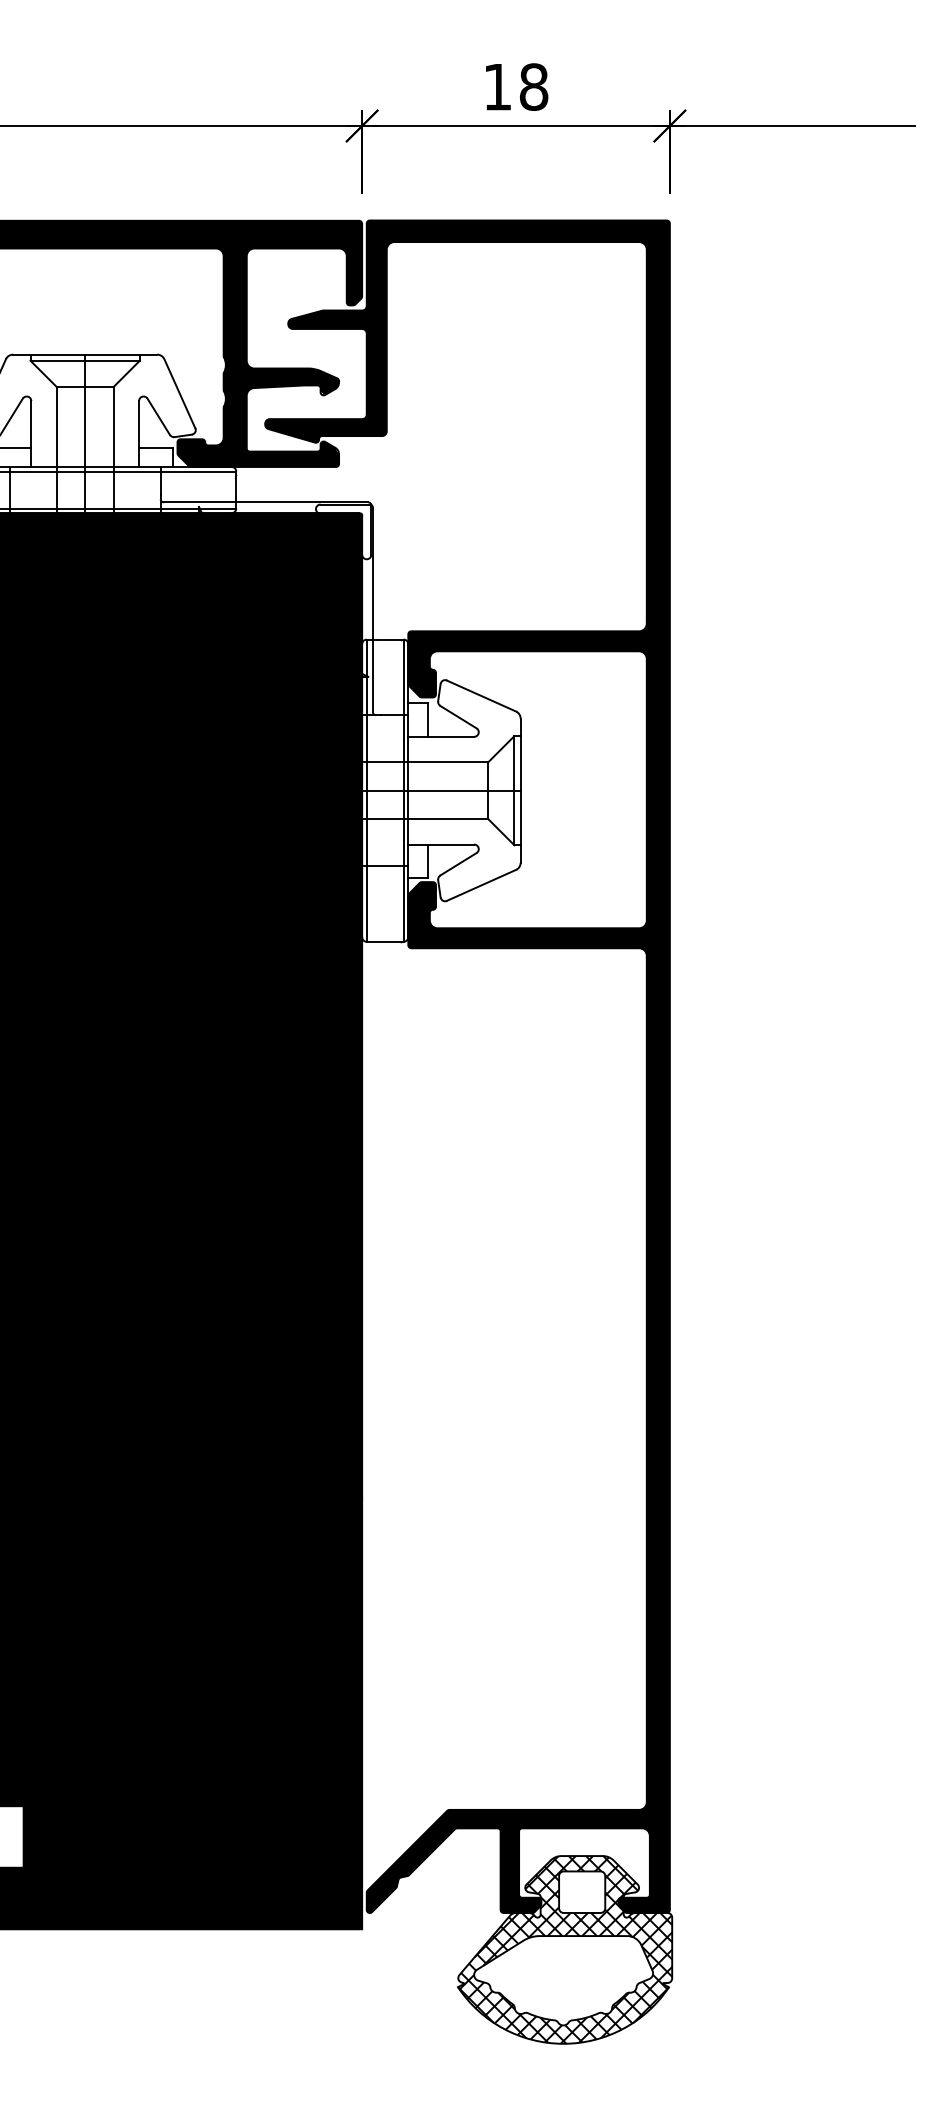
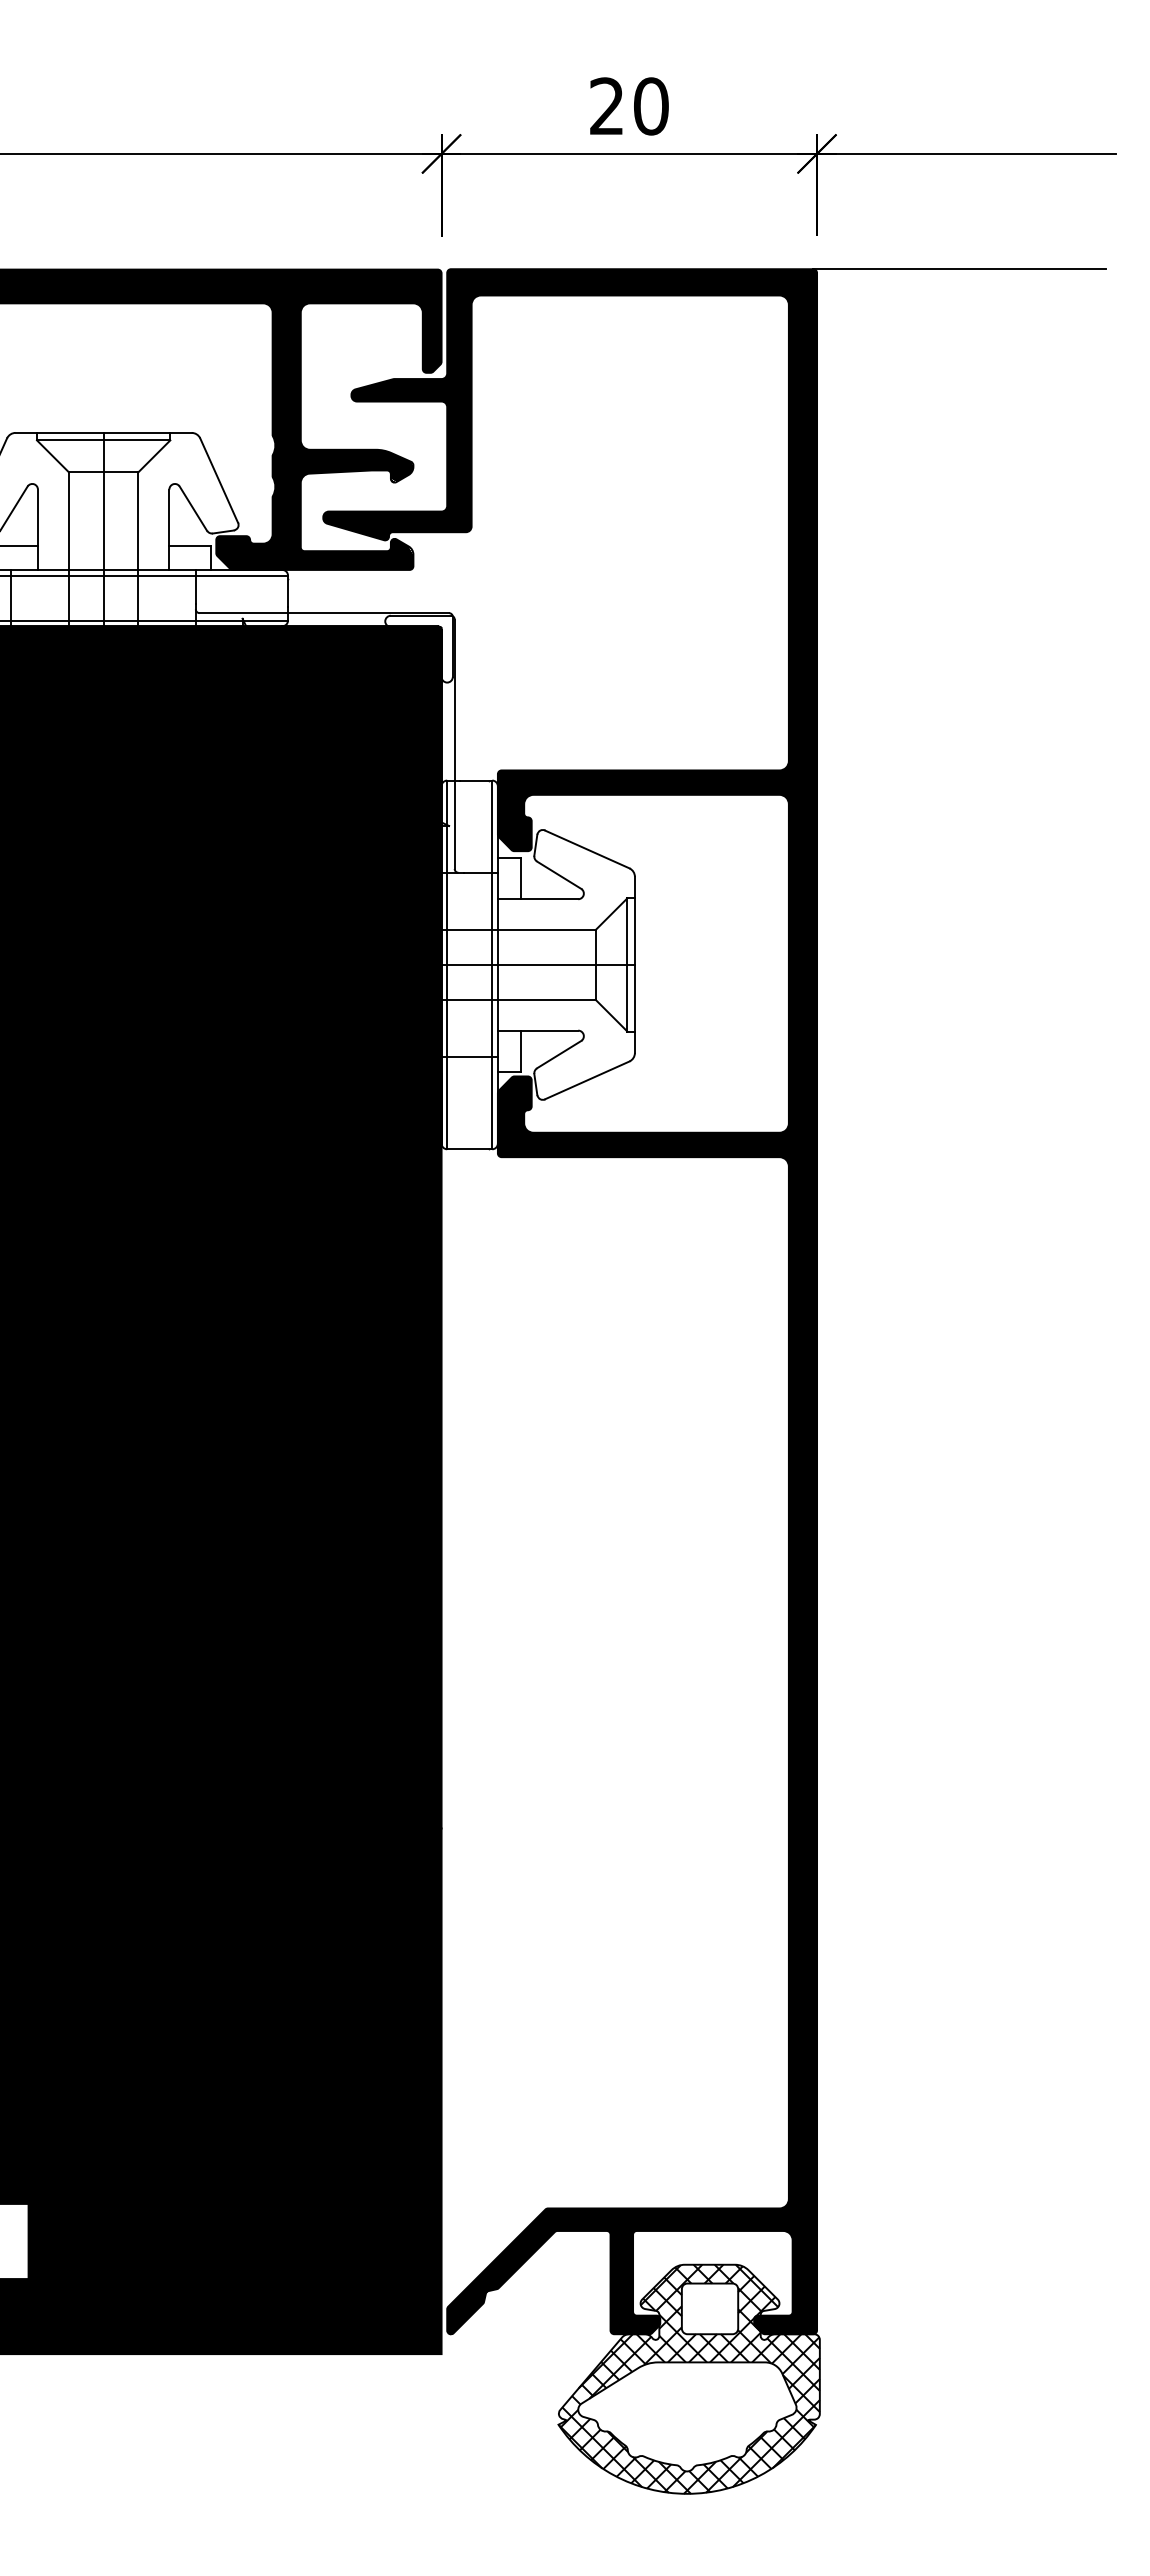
text: (516, 87) -> (629, 106), 18 -> 20
line: (786, 220) -> (959, 269), added

